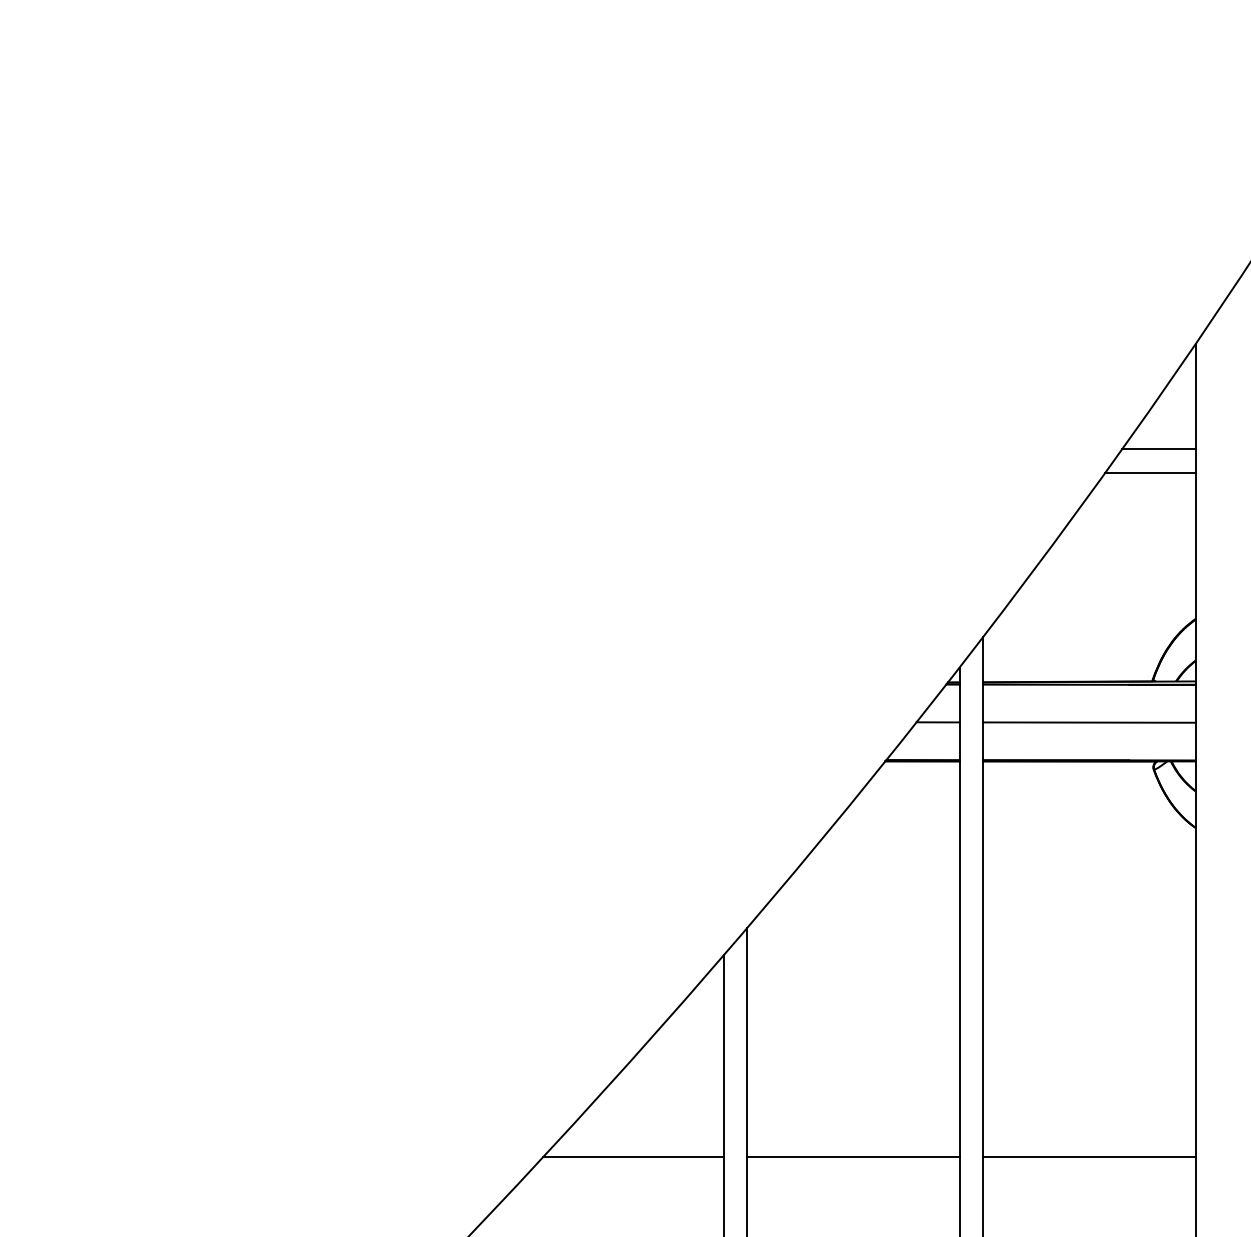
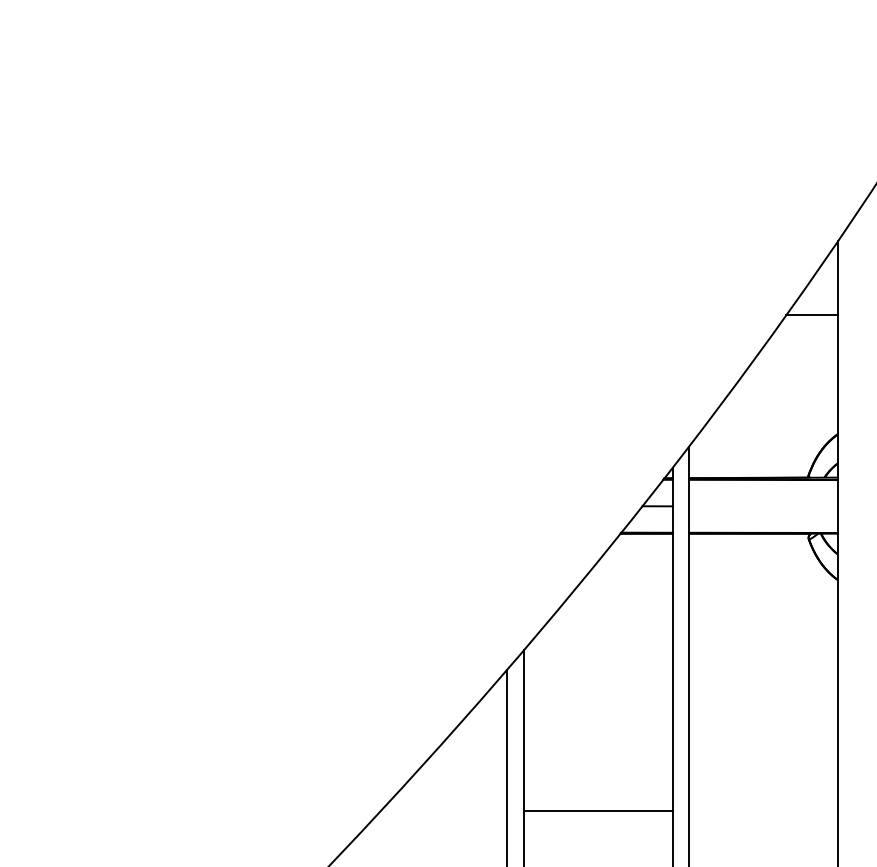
line: (1150, 472) -> (806, 331), removed
line: (1089, 722) -> (763, 506), removed
line: (632, 1157) -> (443, 811), removed
line: (1089, 1157) -> (763, 811), removed

